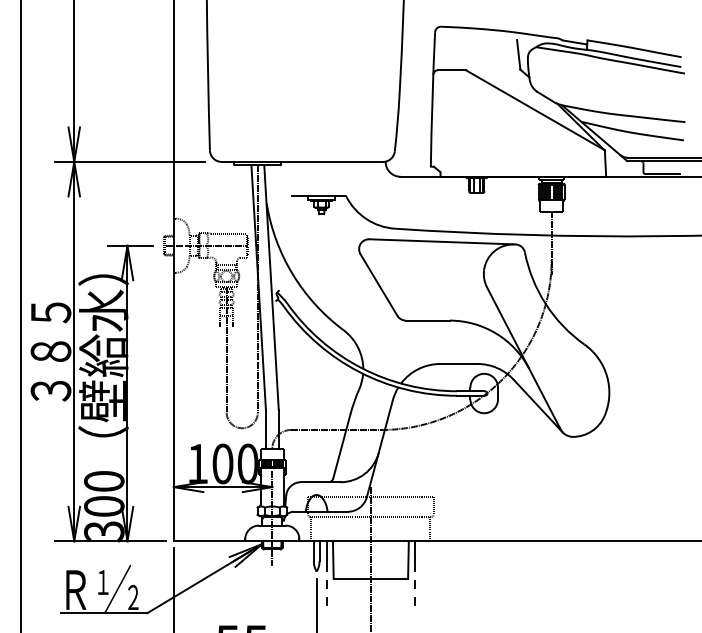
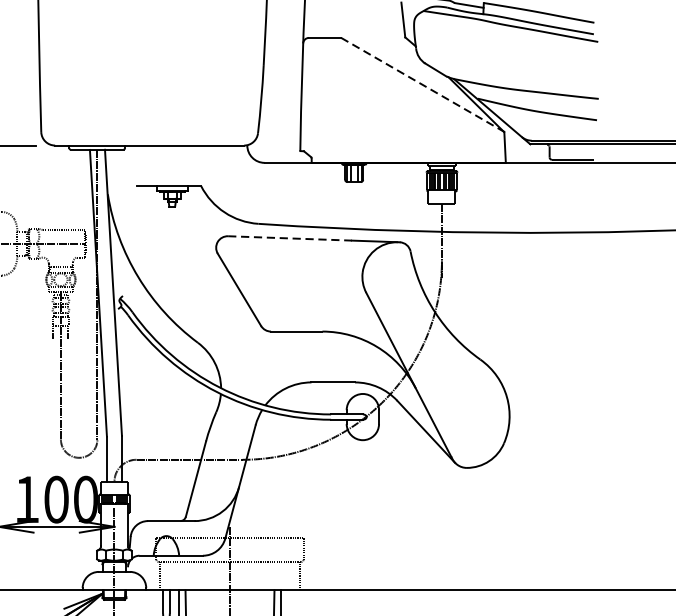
line: (535, 110) -> (423, 85), solid -> dashed
line: (422, 241) -> (290, 238), solid -> dashed

